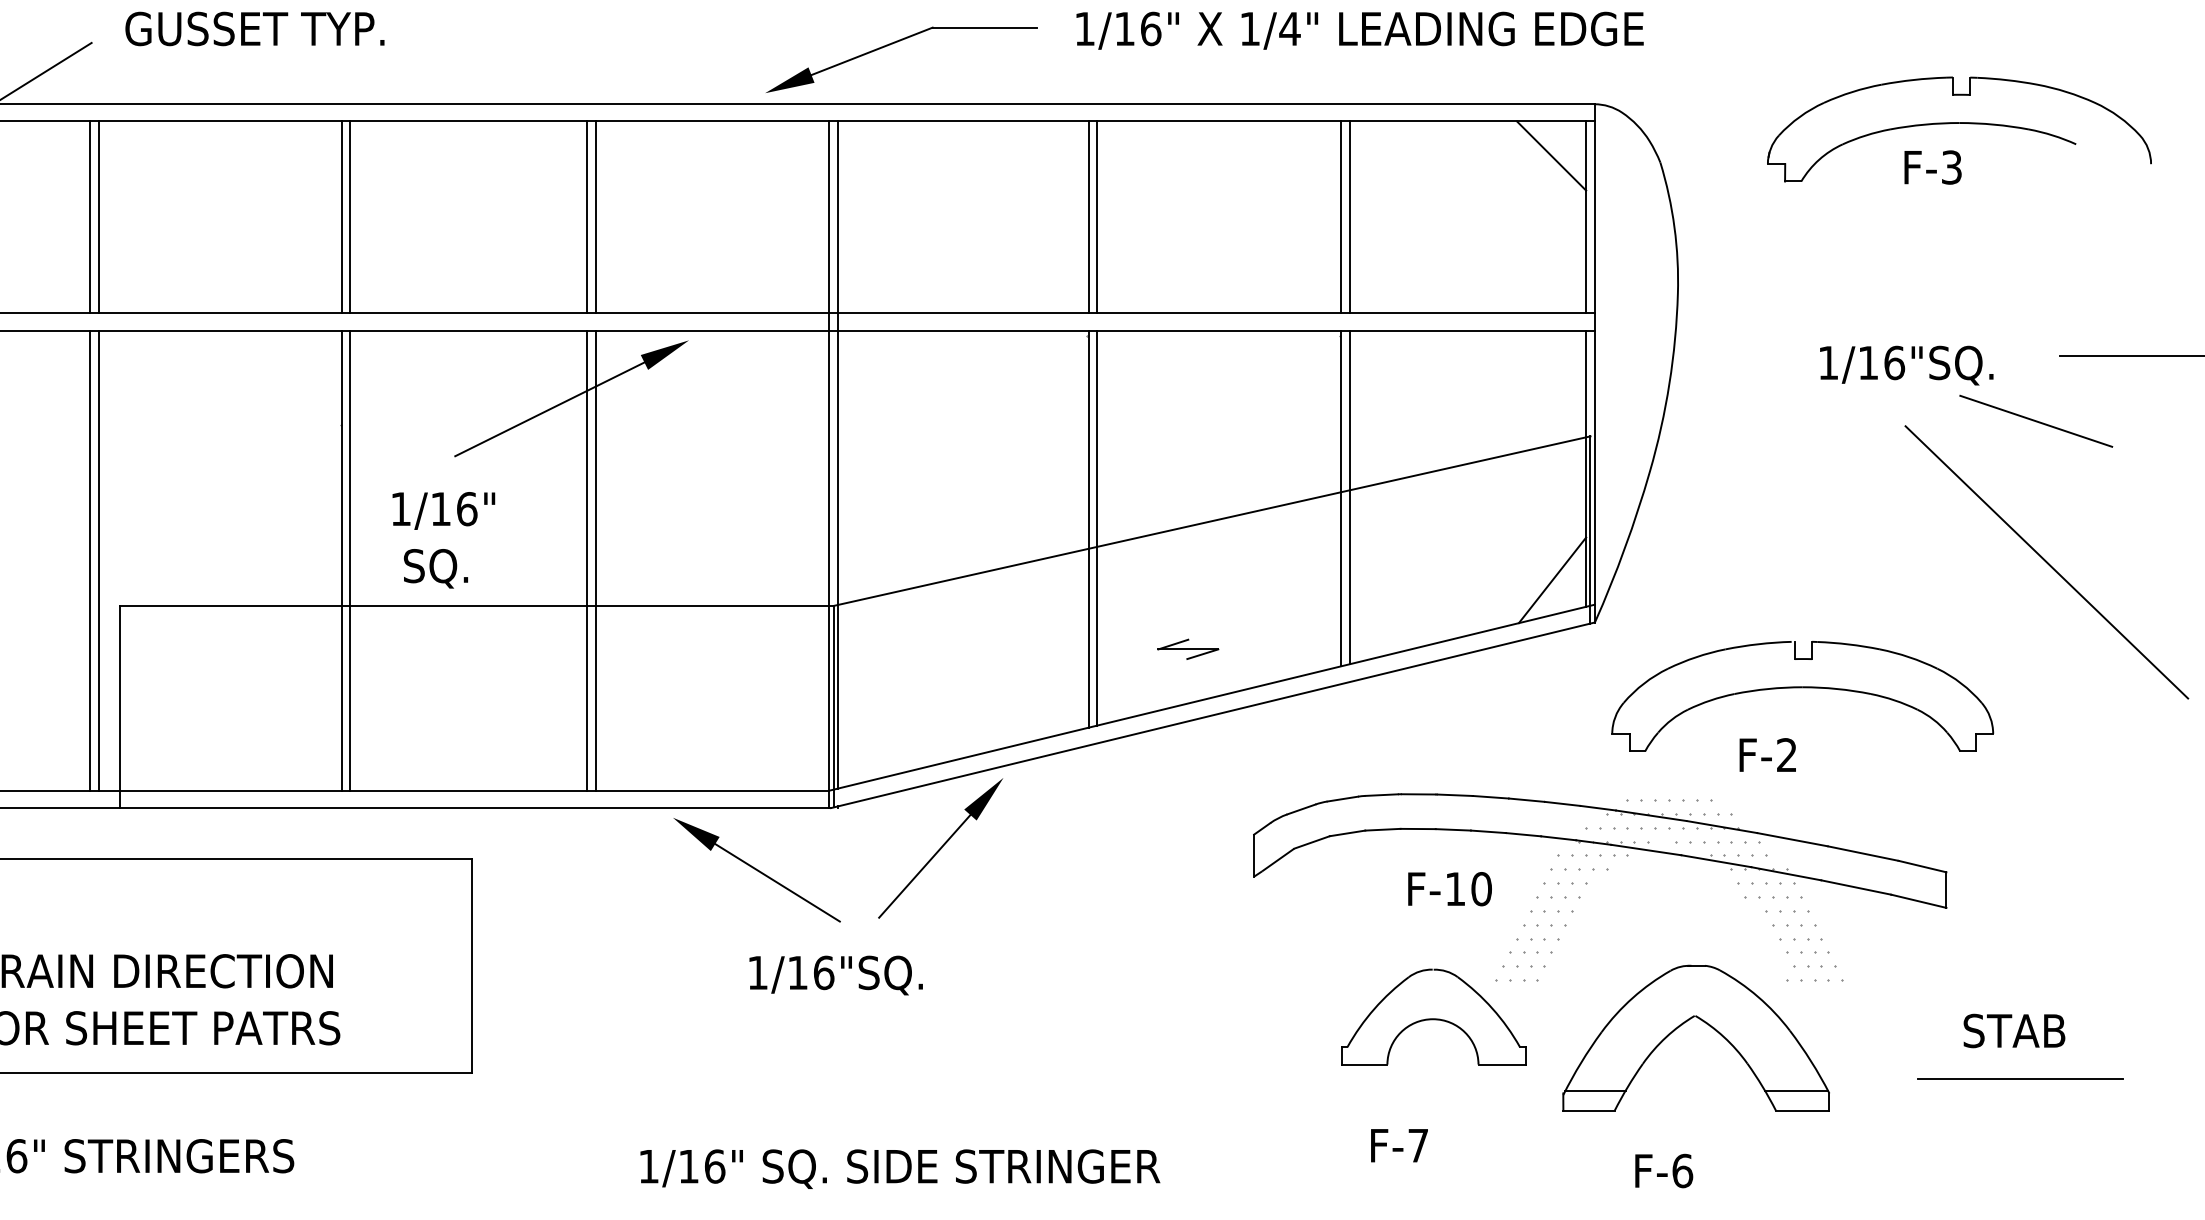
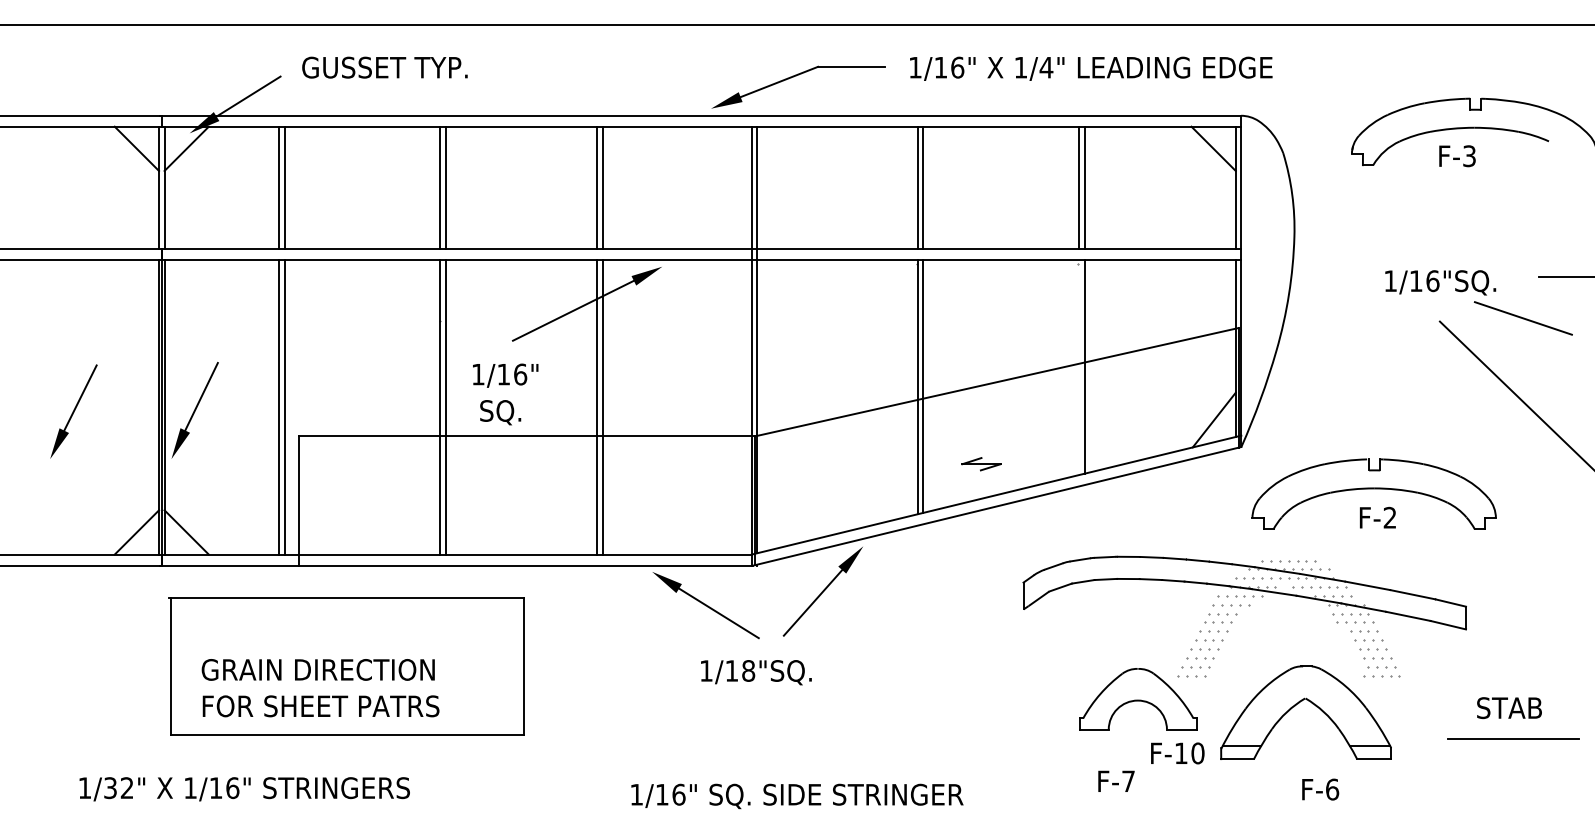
line: (1341, 498) -> (1079, 367), removed
text: (1767, 754) -> (1377, 517), moved
text: (1449, 889) -> (1177, 753), moved
text: (823, 972) -> (748, 670), 1/16"SQ. -> 1/18"SQ.
text: (1663, 1170) -> (1320, 789), moved

